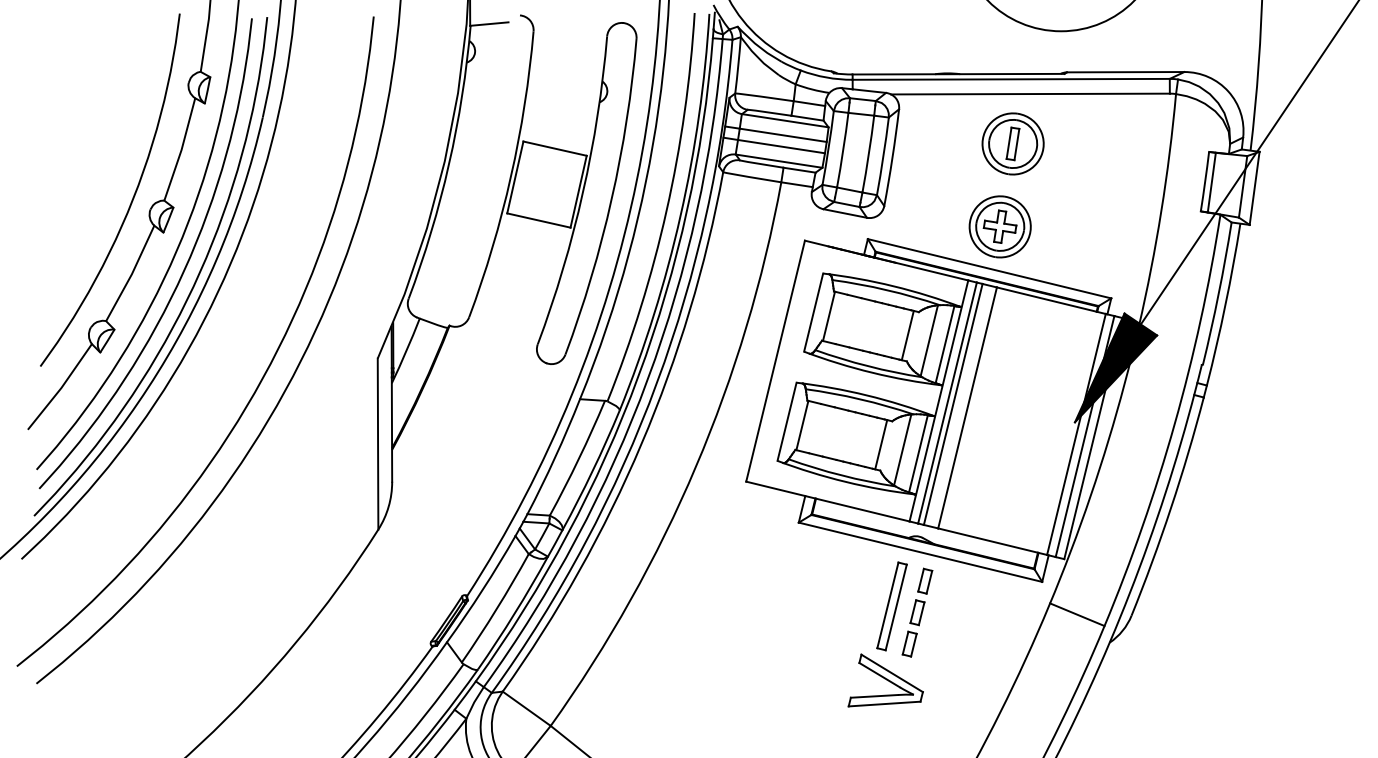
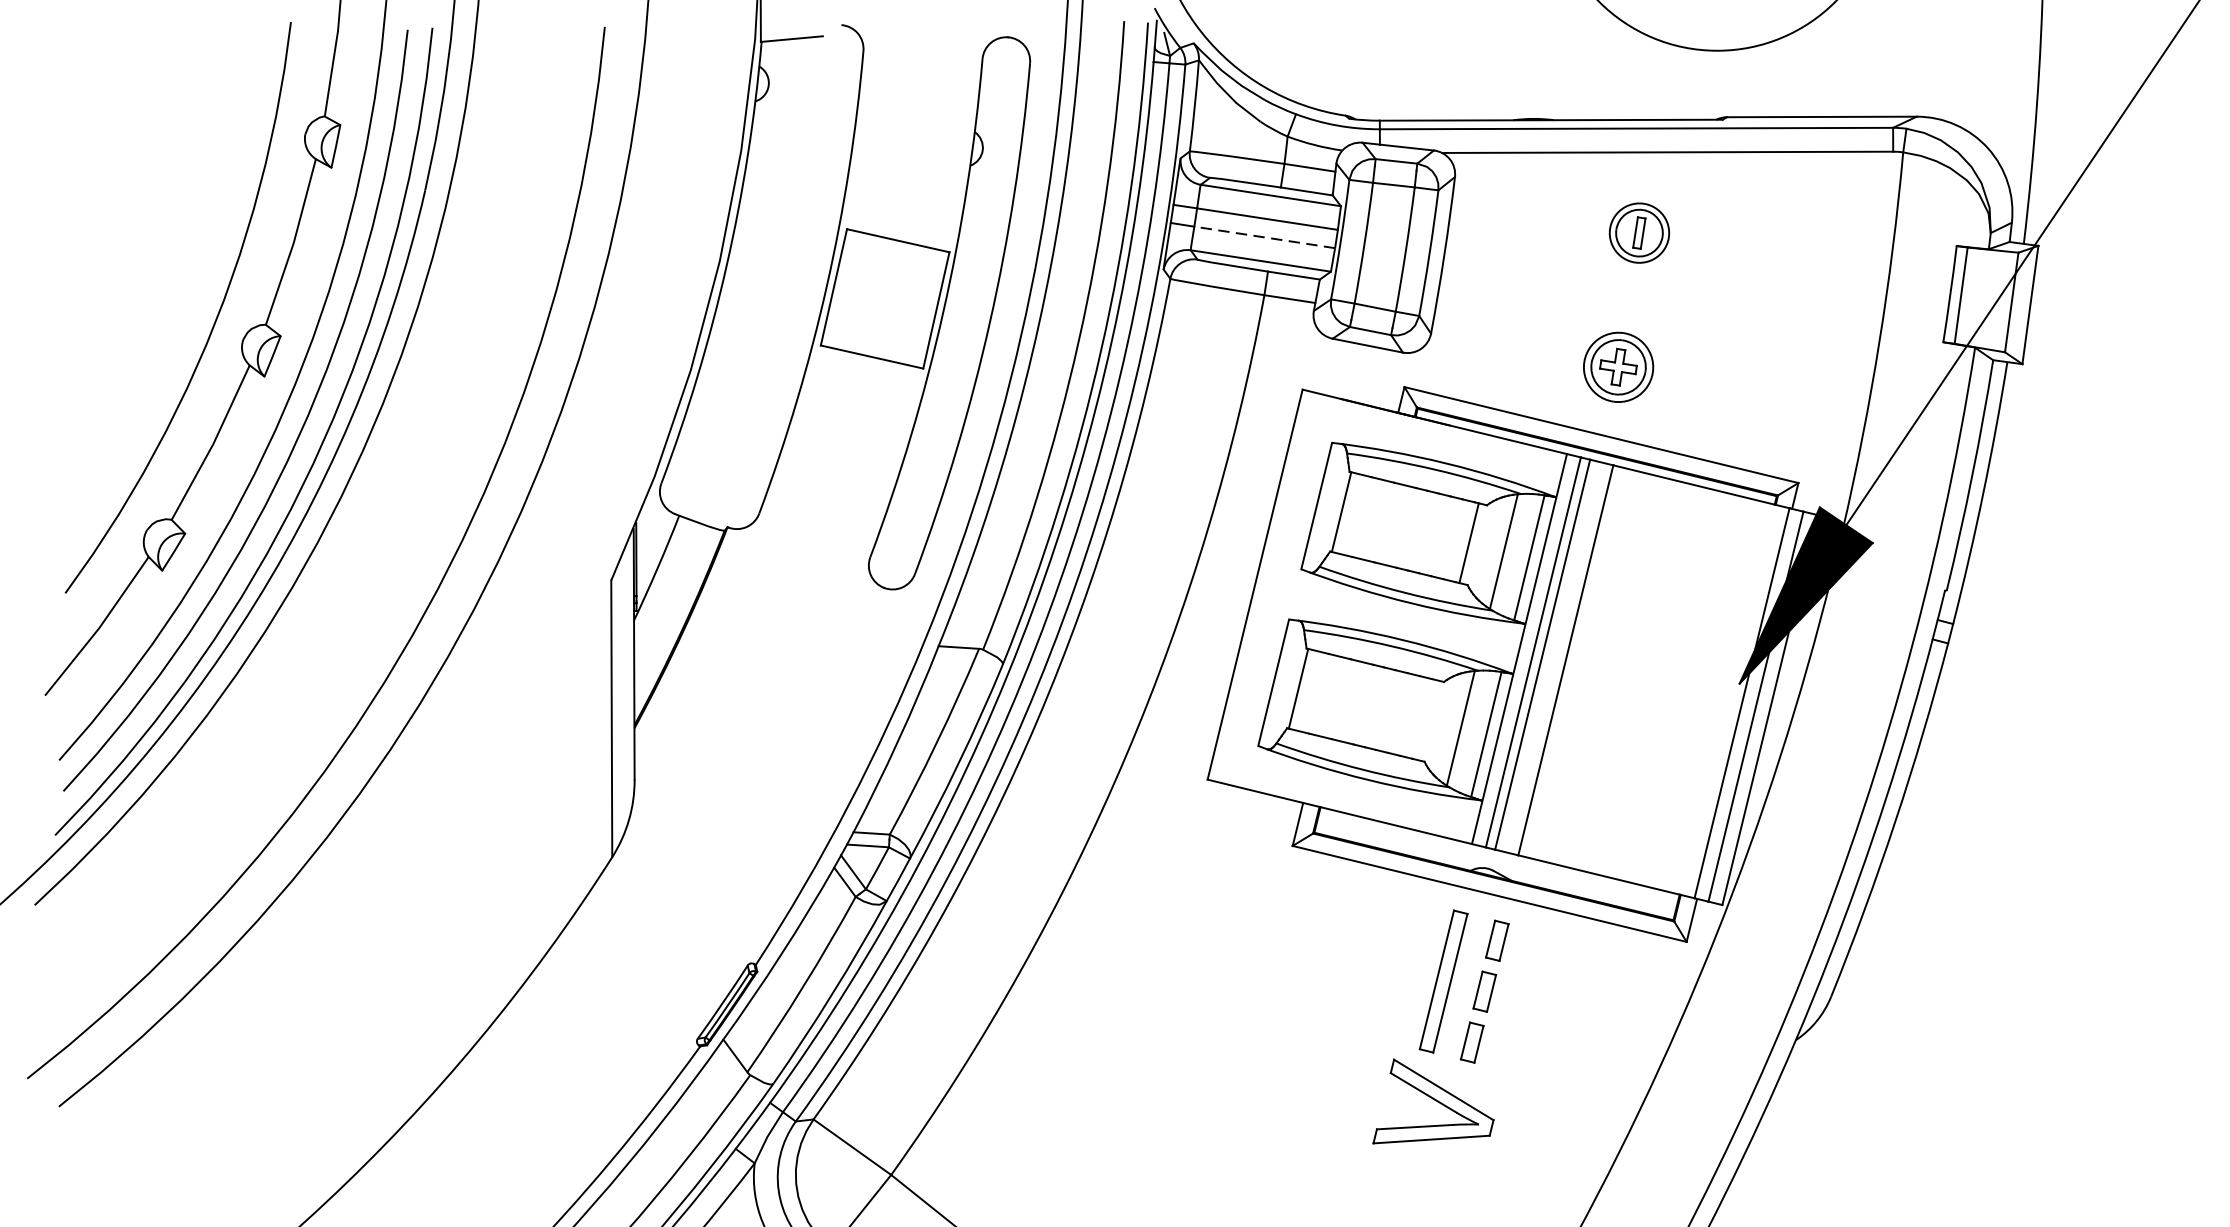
part: (1012, 143) -> (1638, 232), size x0.6
line: (781, 146) -> (1264, 237), solid -> dashed
part: (999, 226) -> (1617, 366), size x0.7
line: (881, 444) -> (1426, 719), removed
line: (1077, 614) -> (1743, 994), removed

